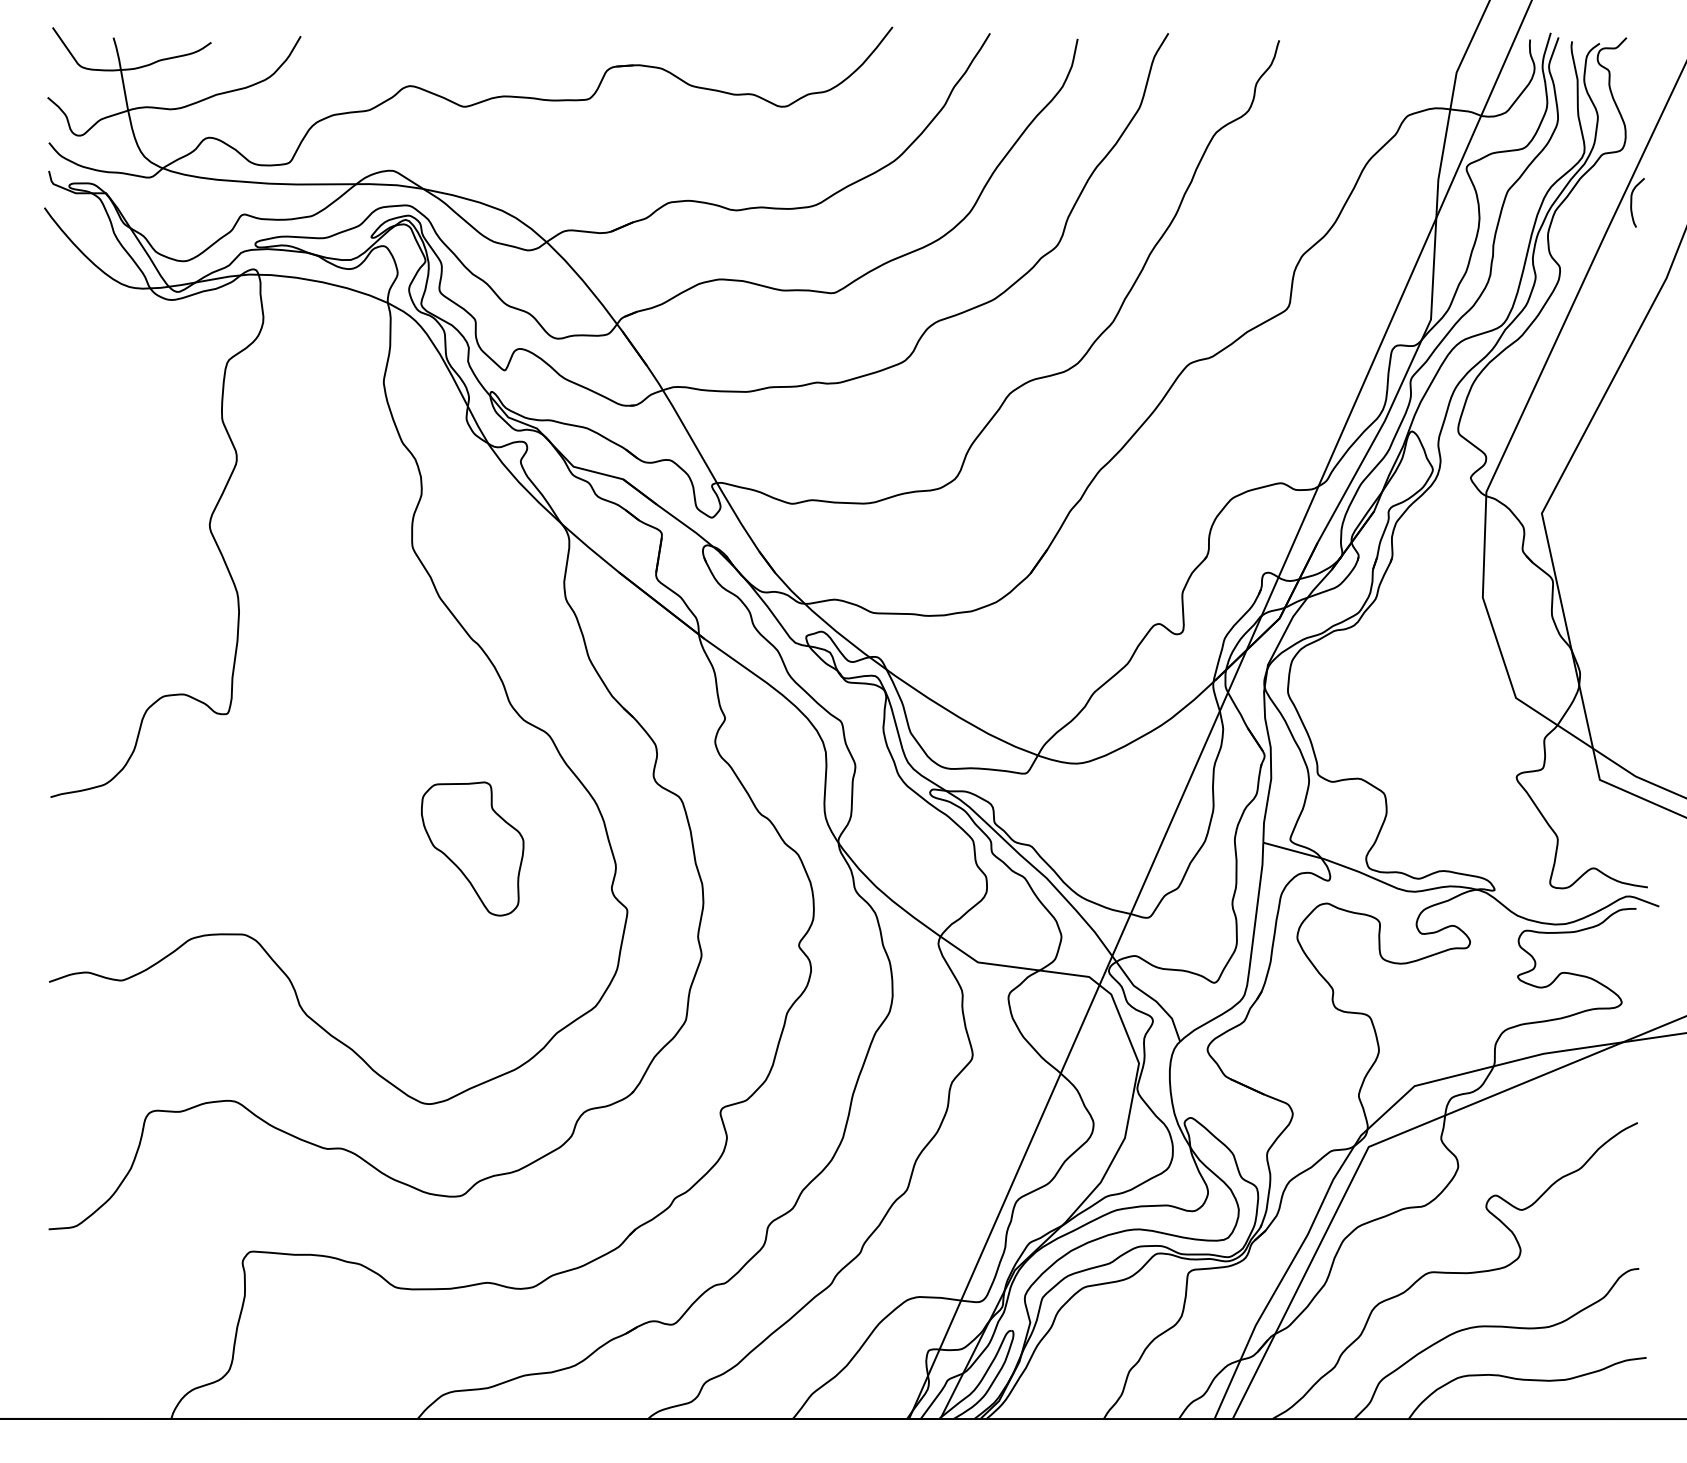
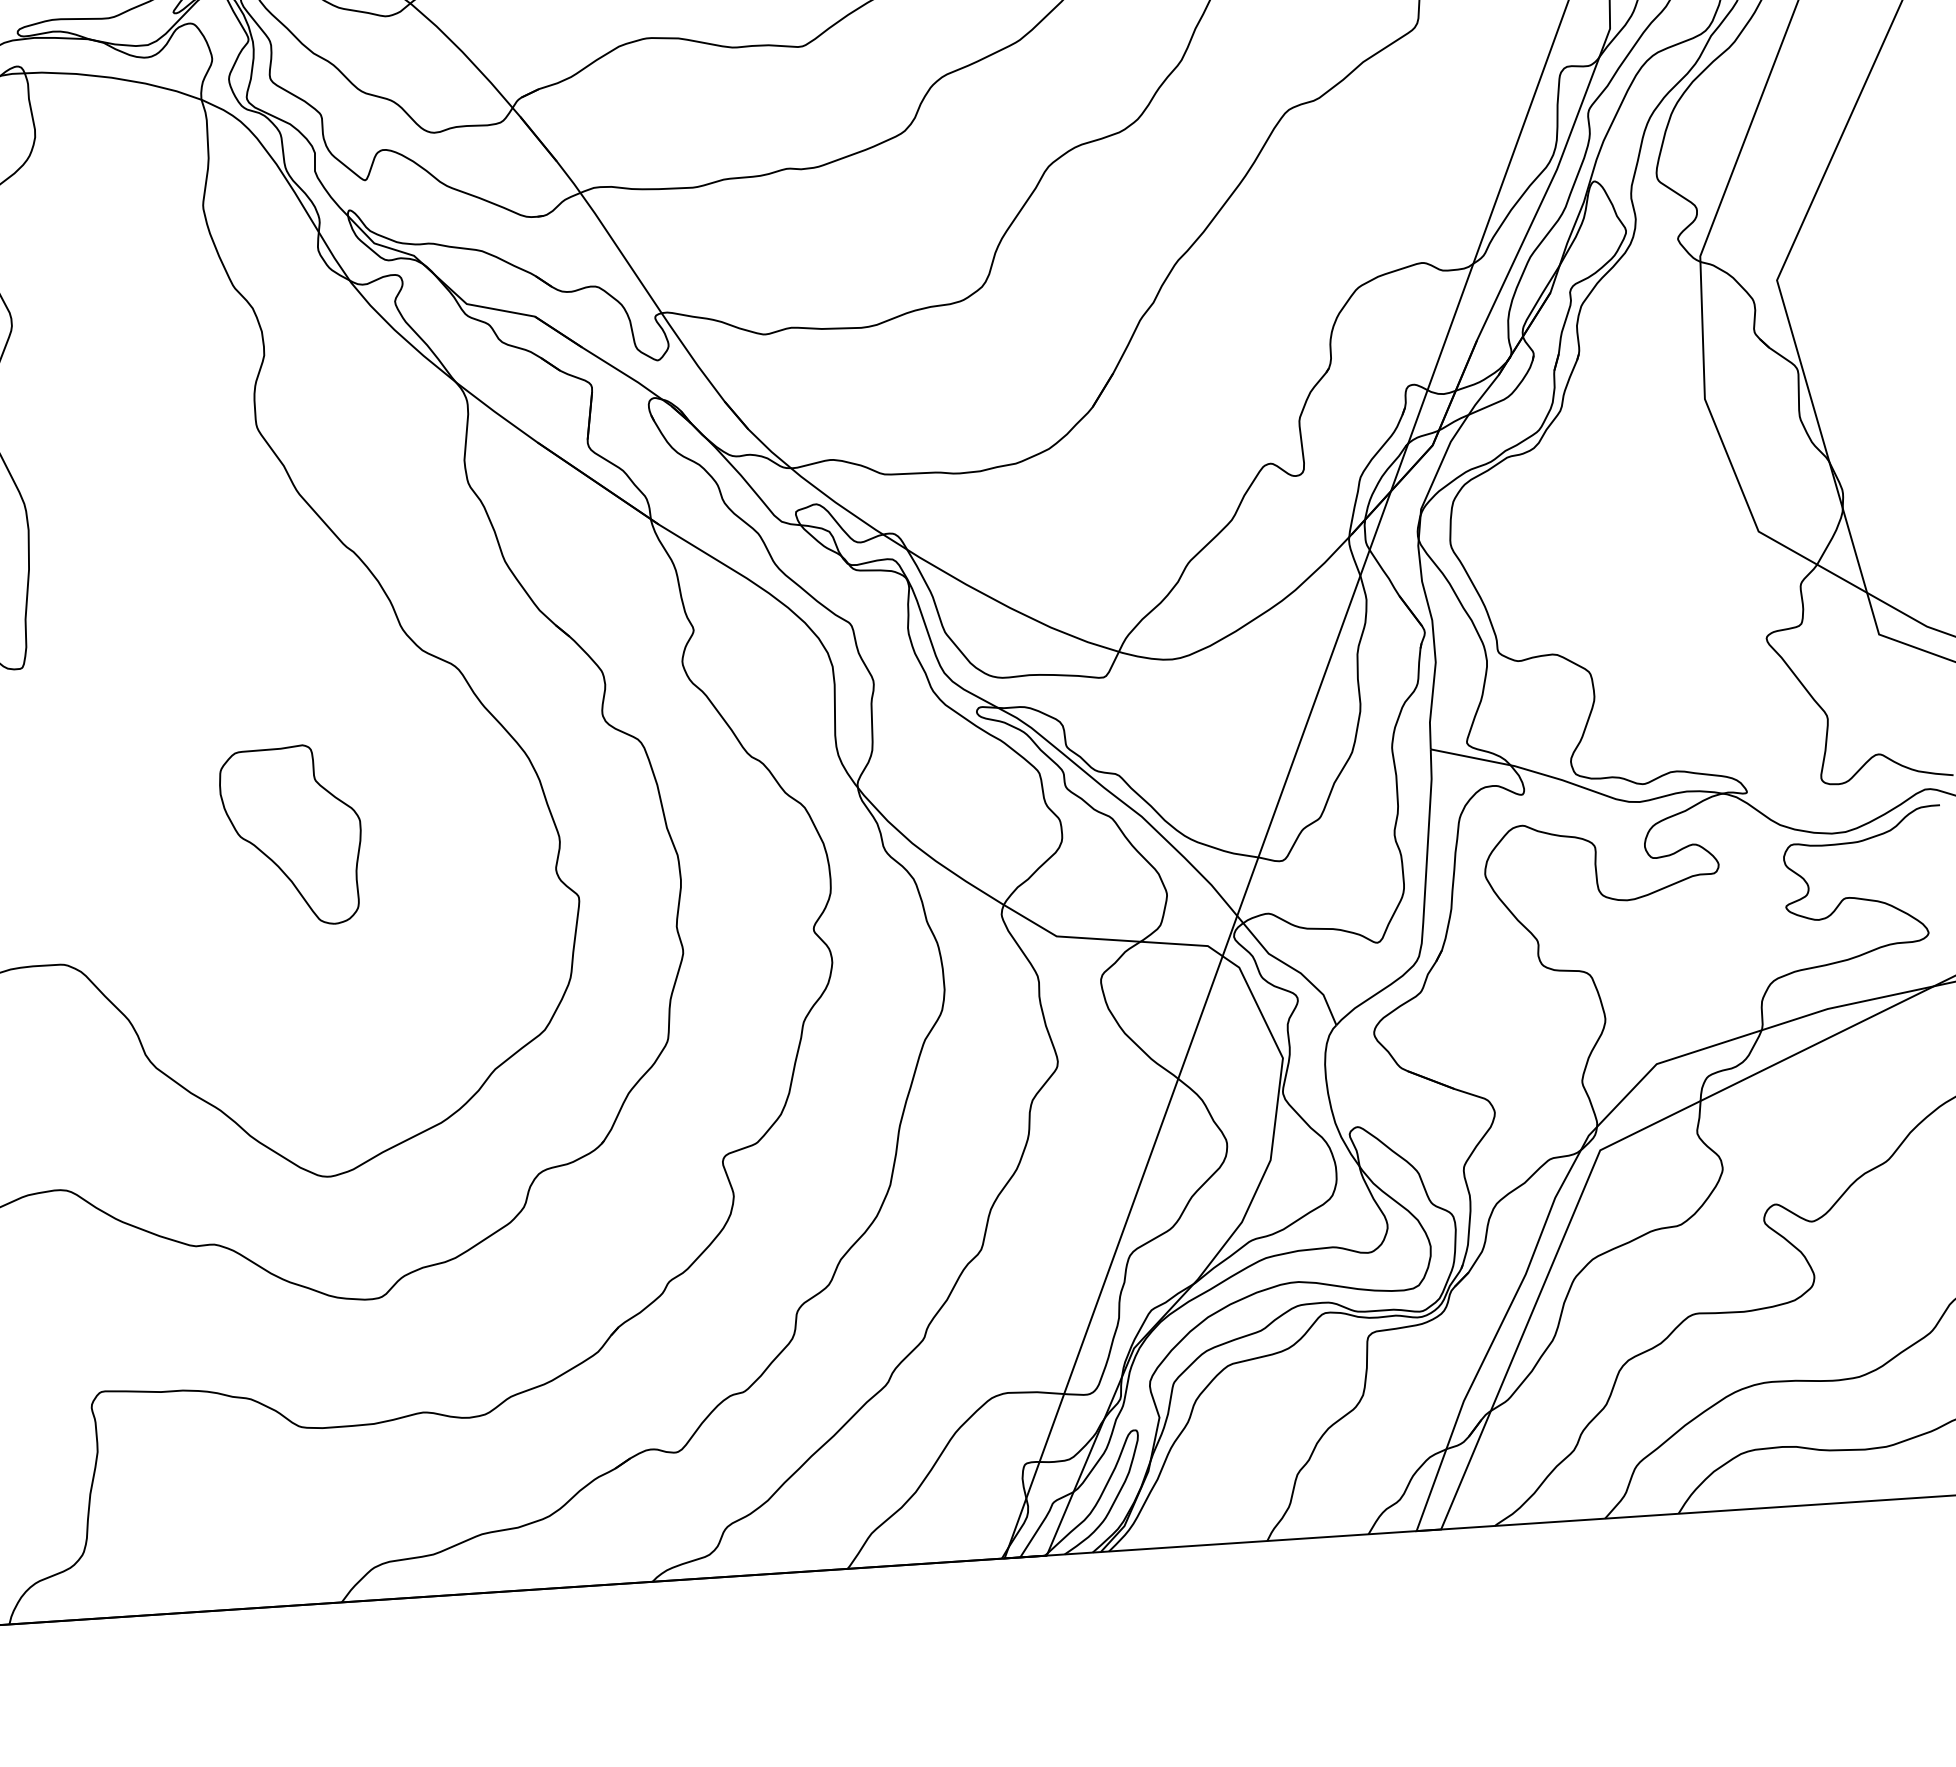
part: (472, 848) -> (291, 835), moved

